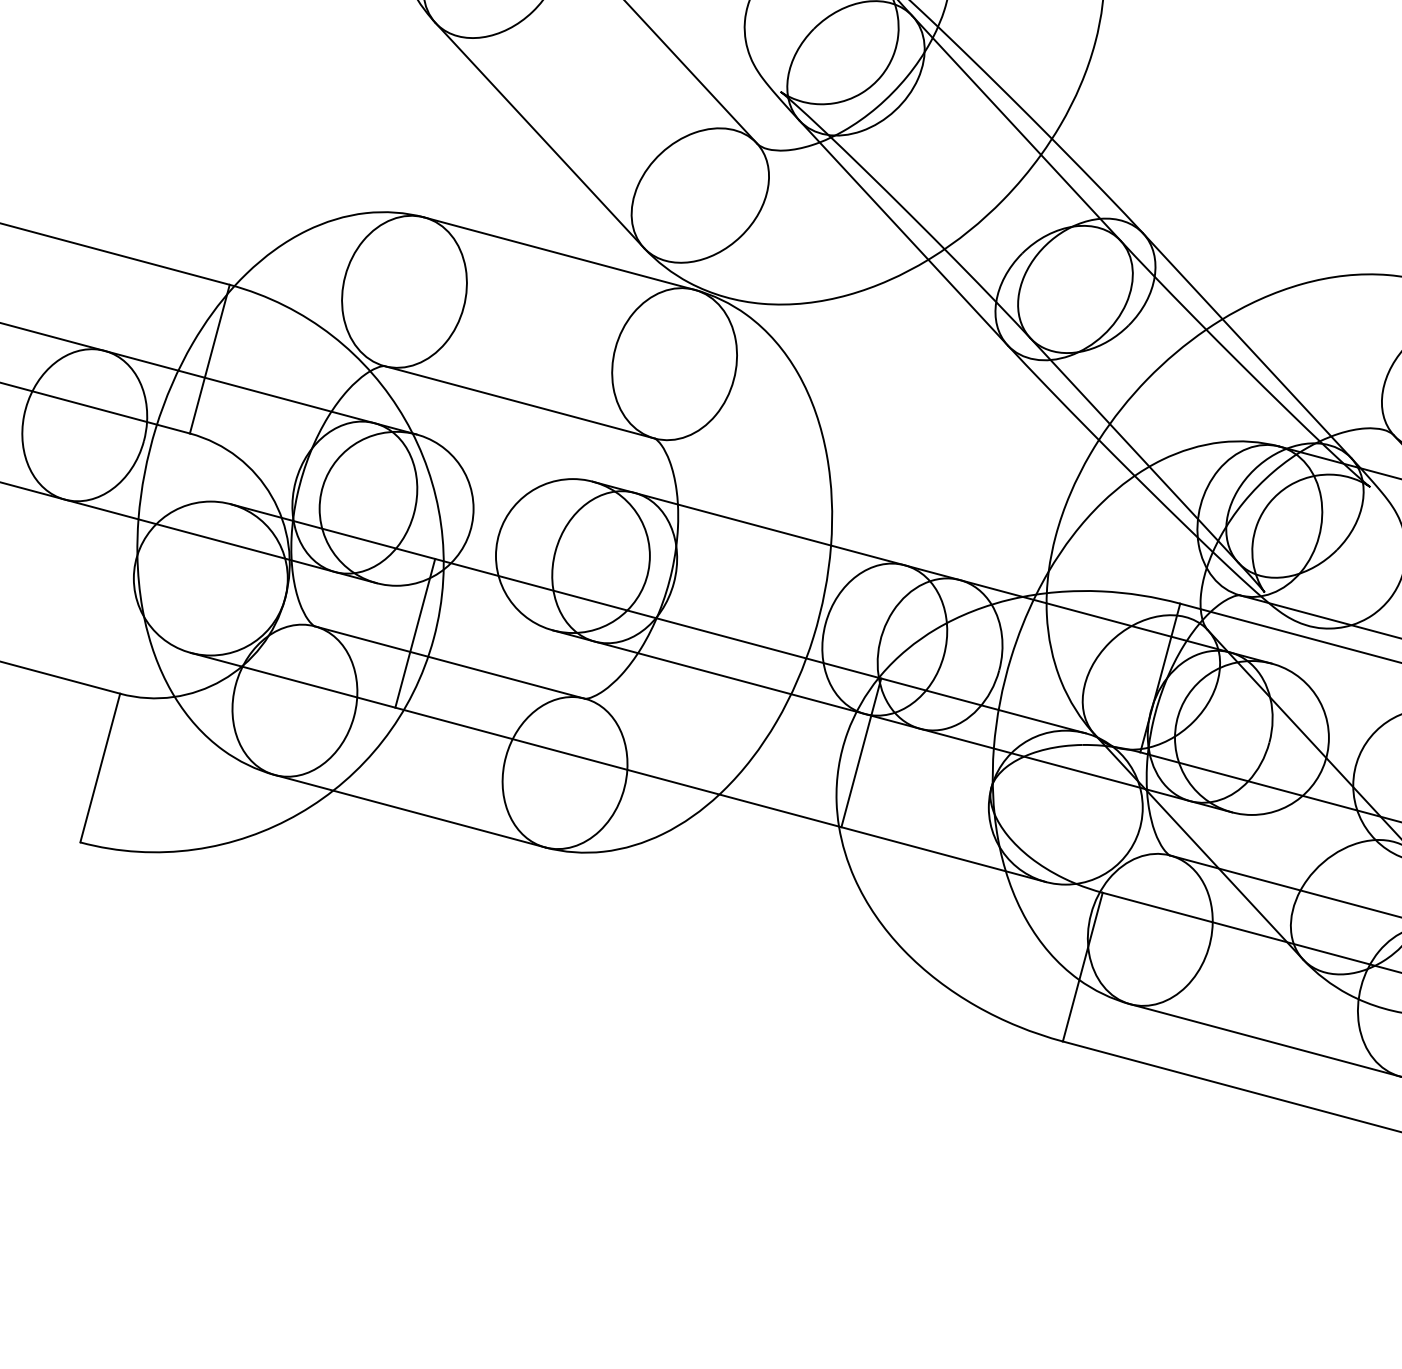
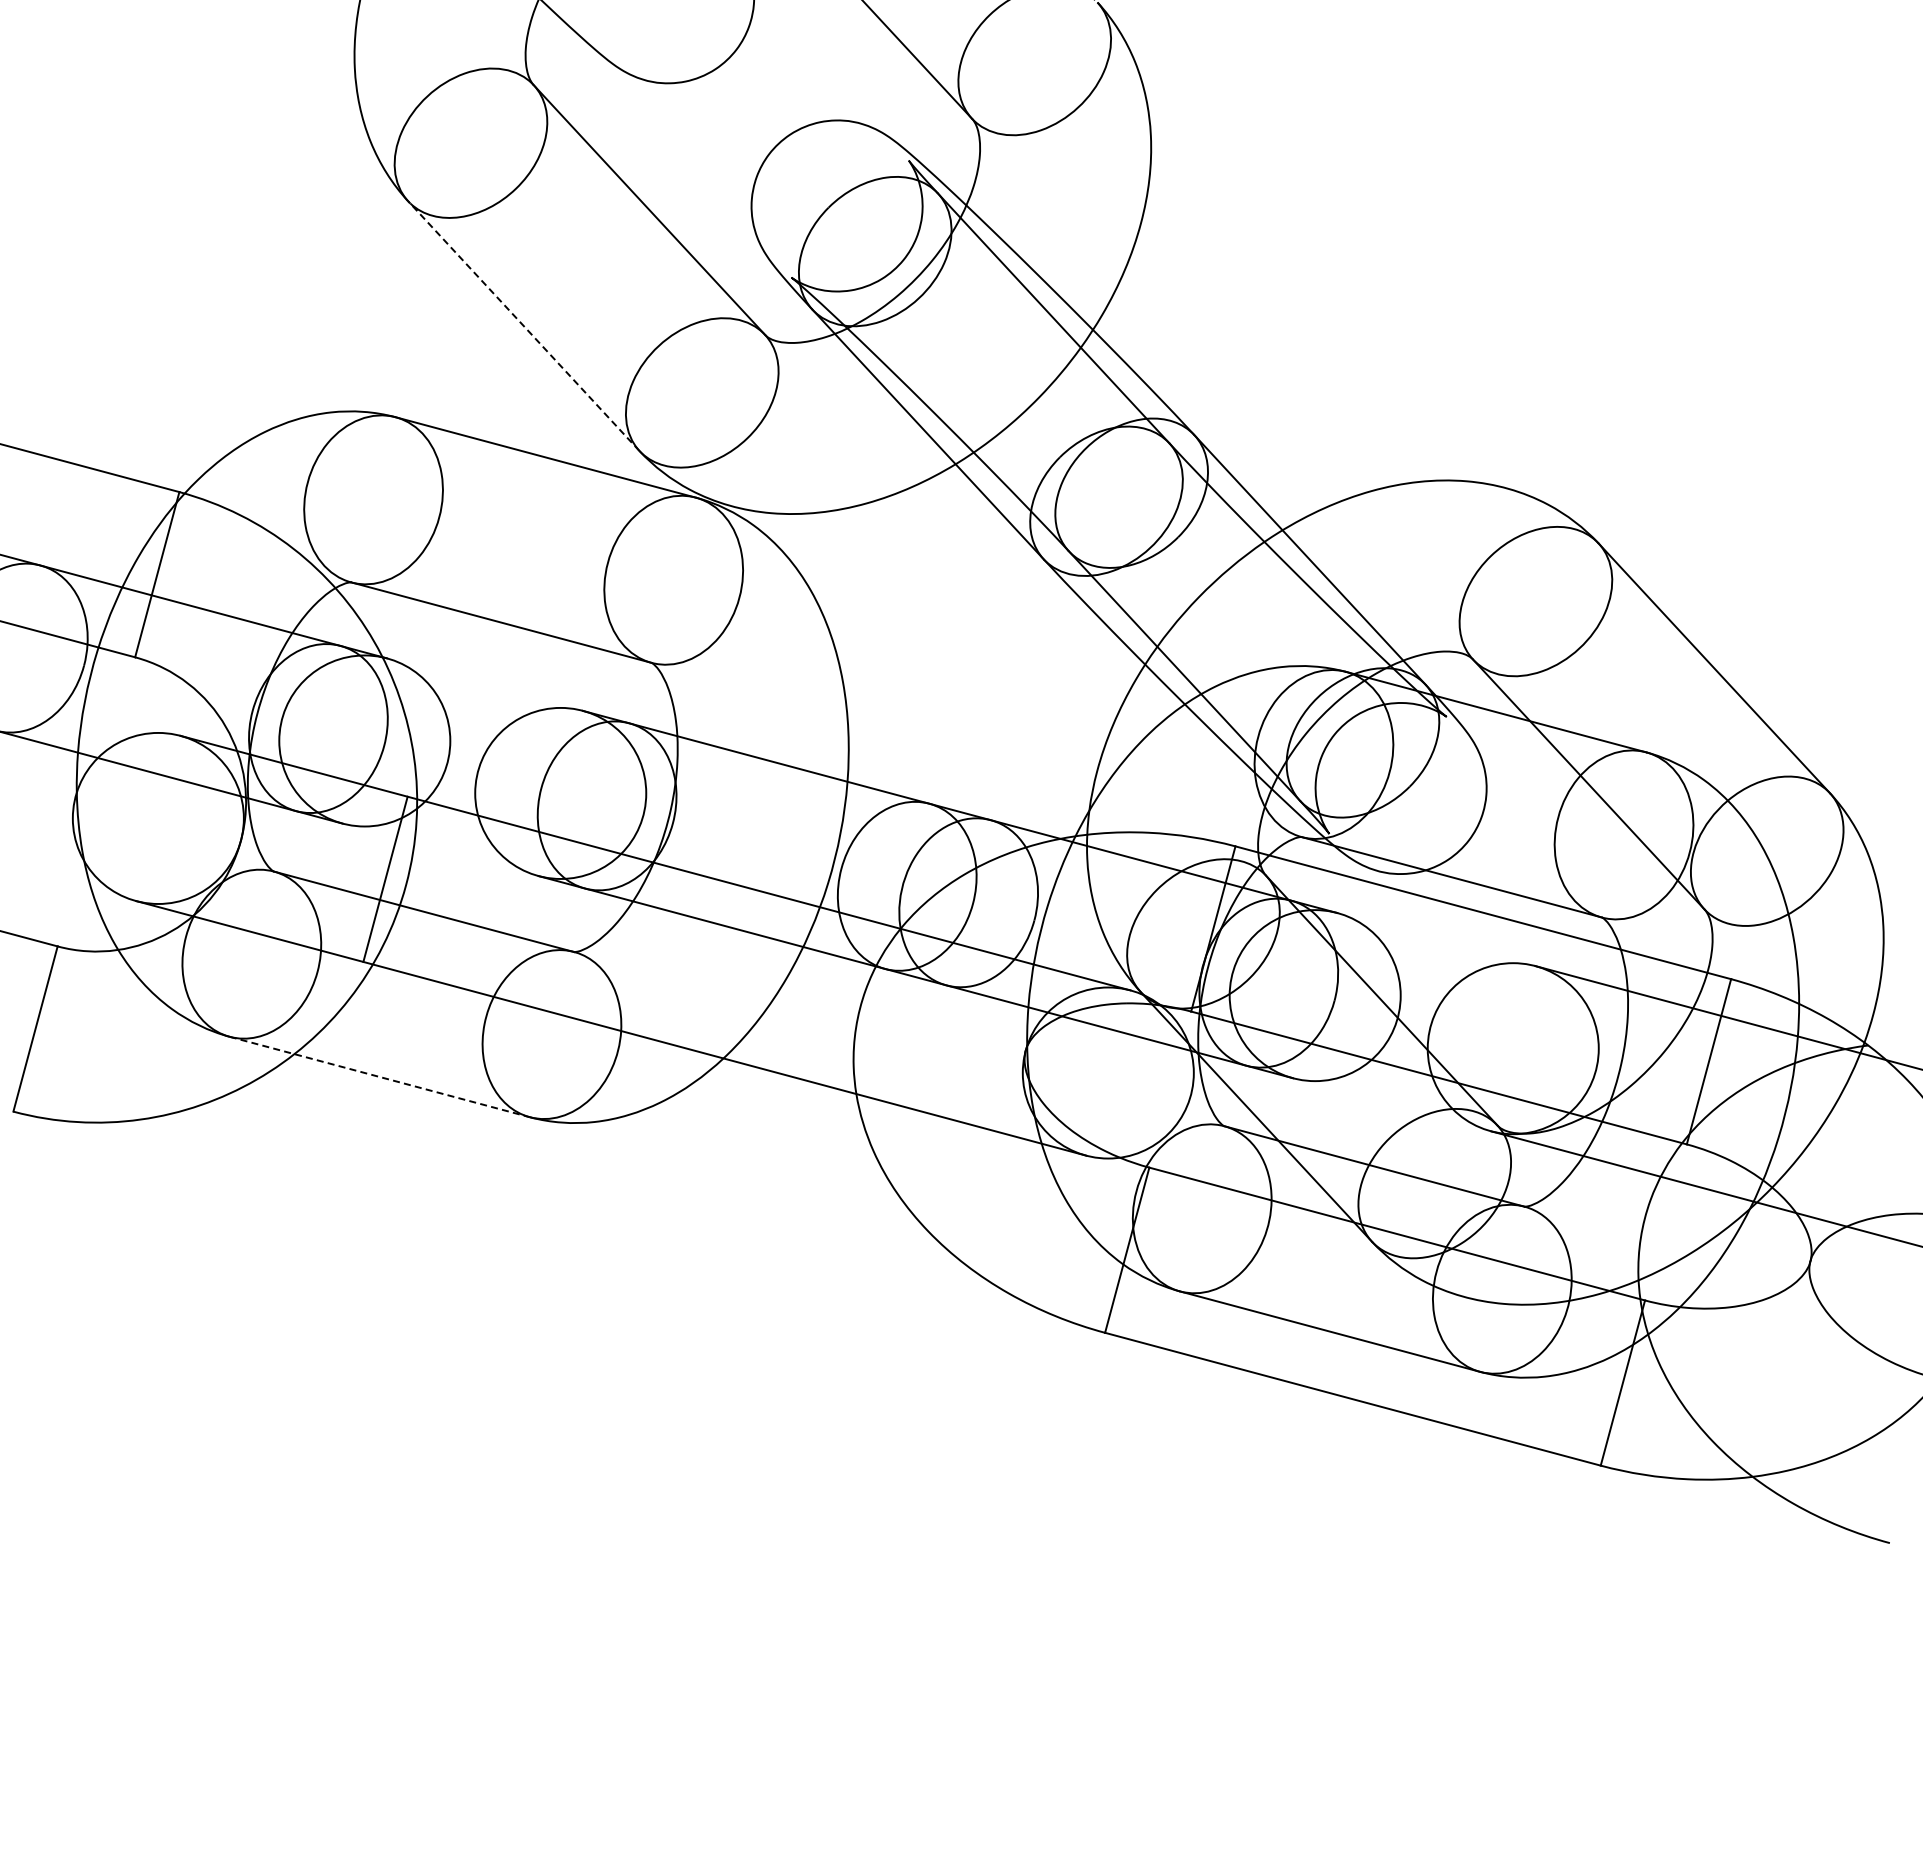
line: (539, 134) -> (523, 325), solid -> dashed
line: (861, 752) -> (881, 1011), removed
line: (410, 811) -> (380, 1077), solid -> dashed

